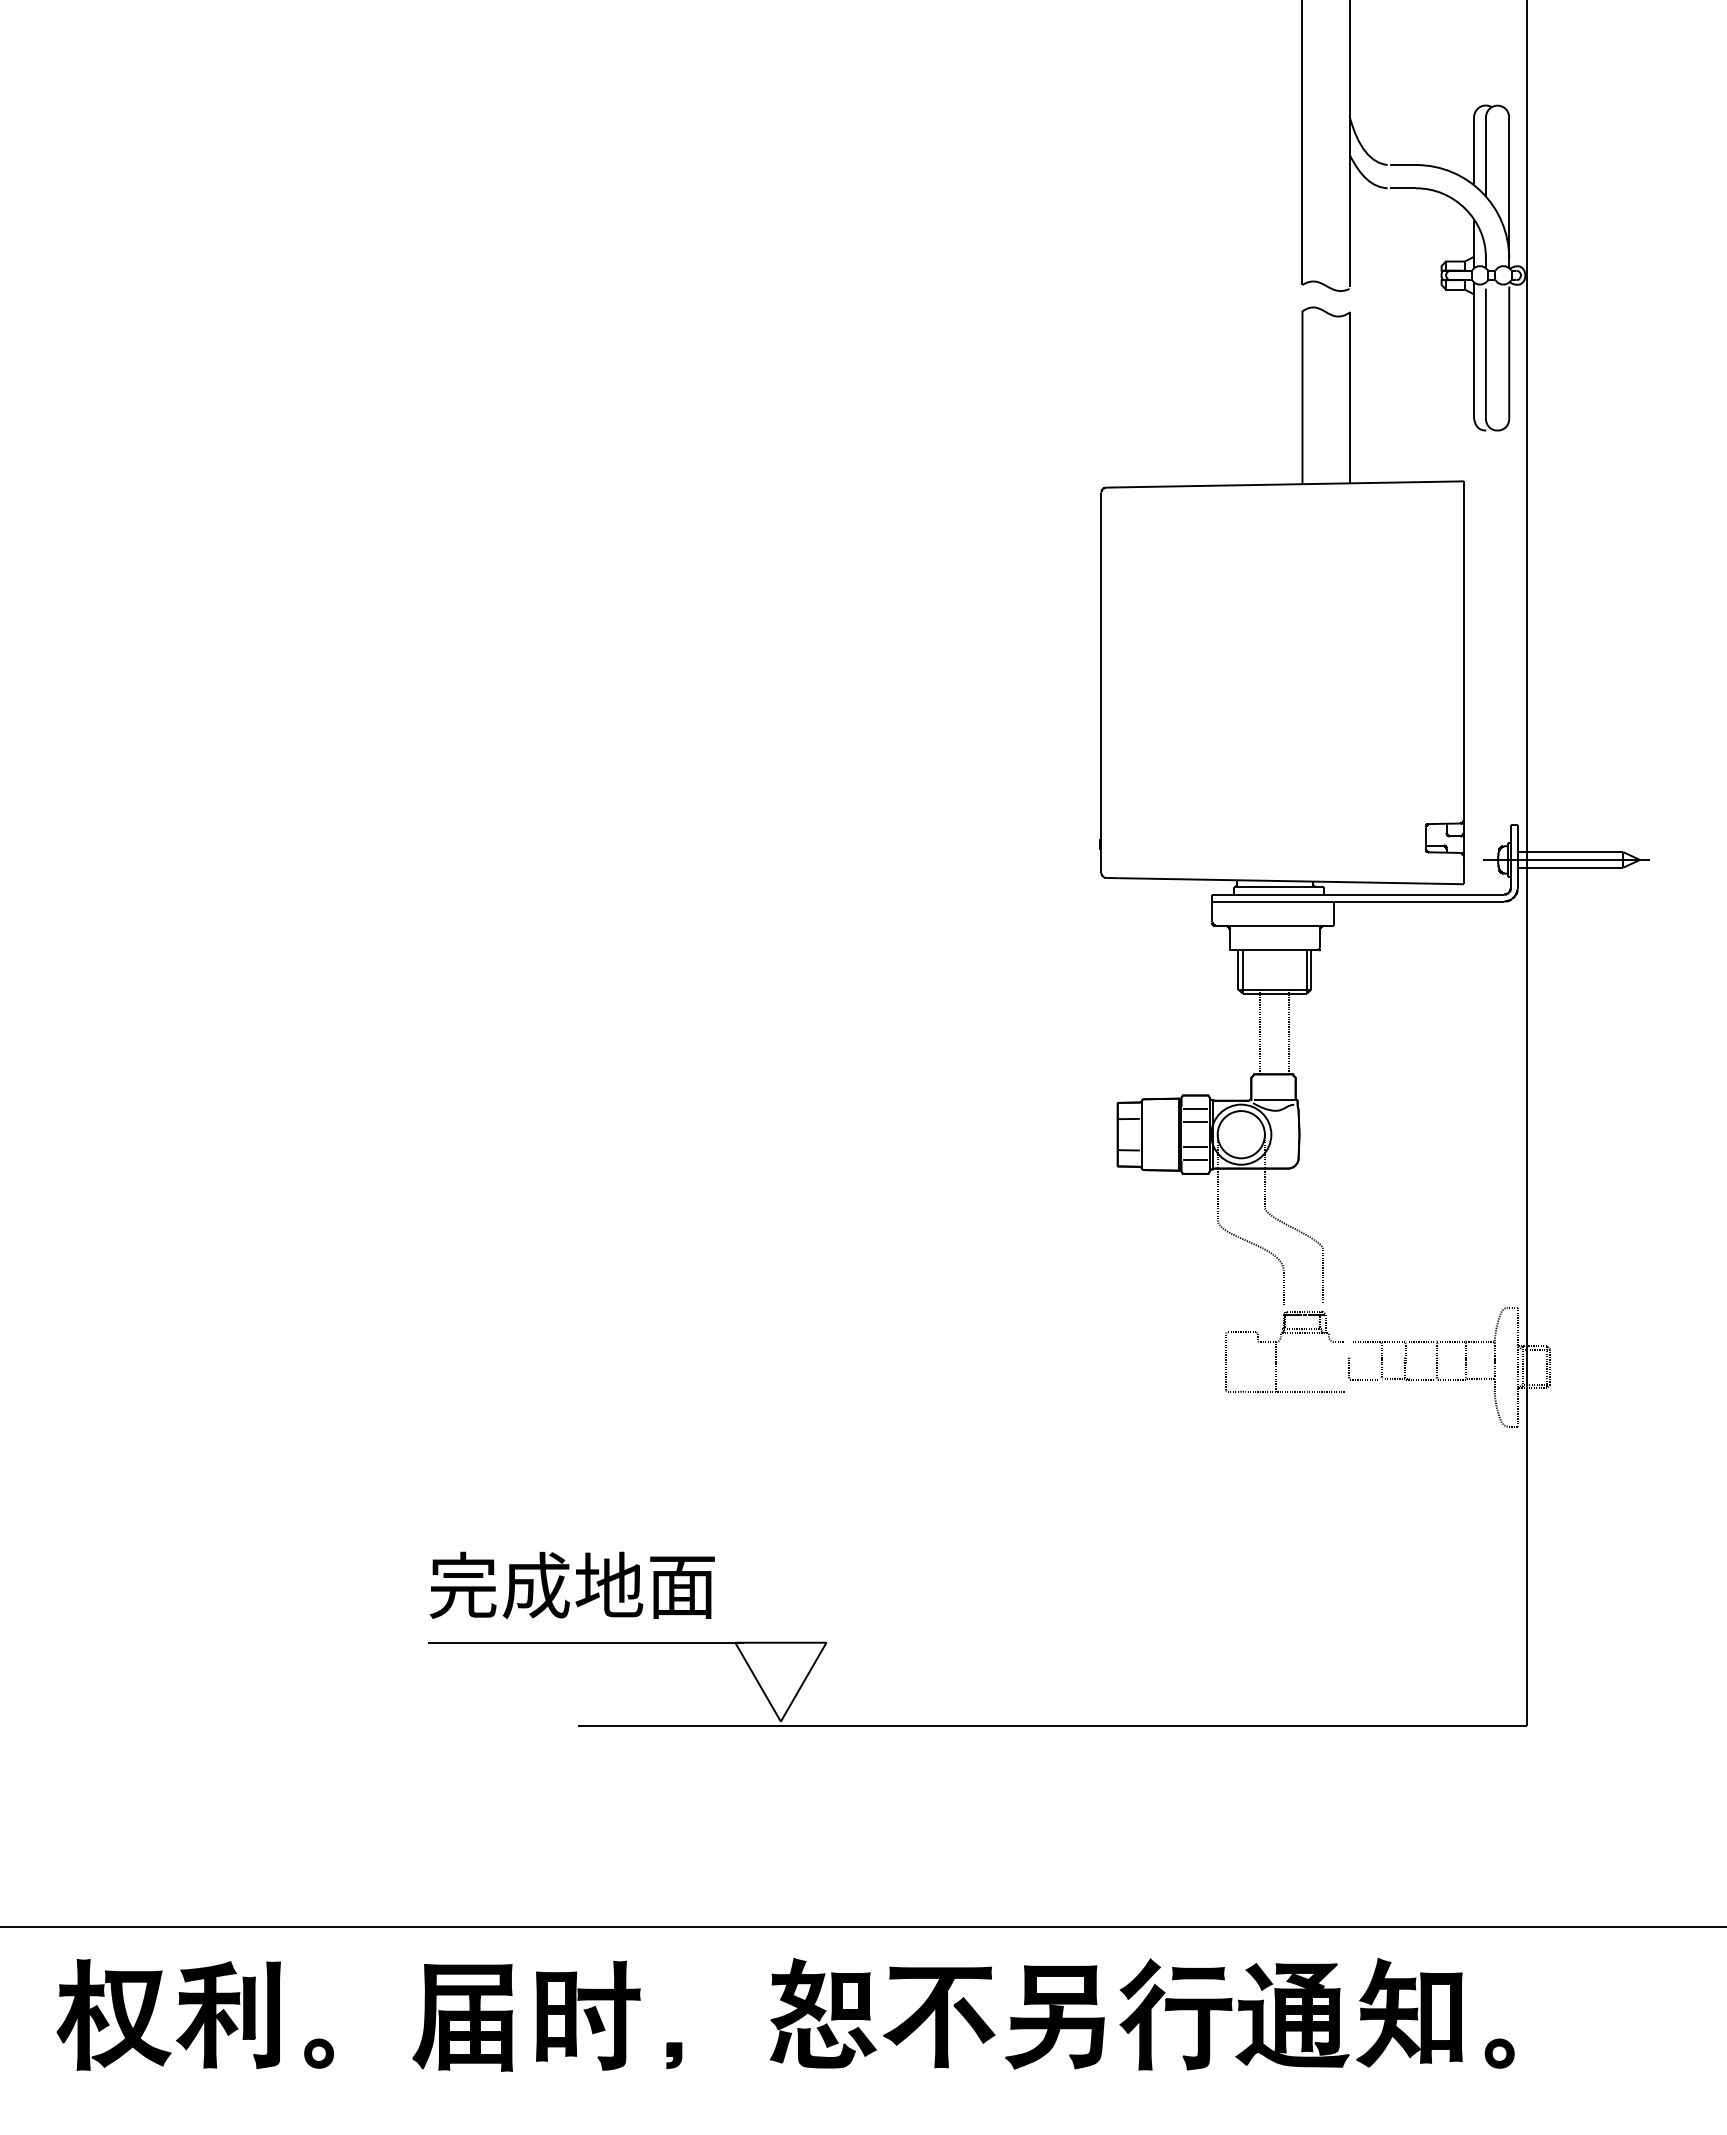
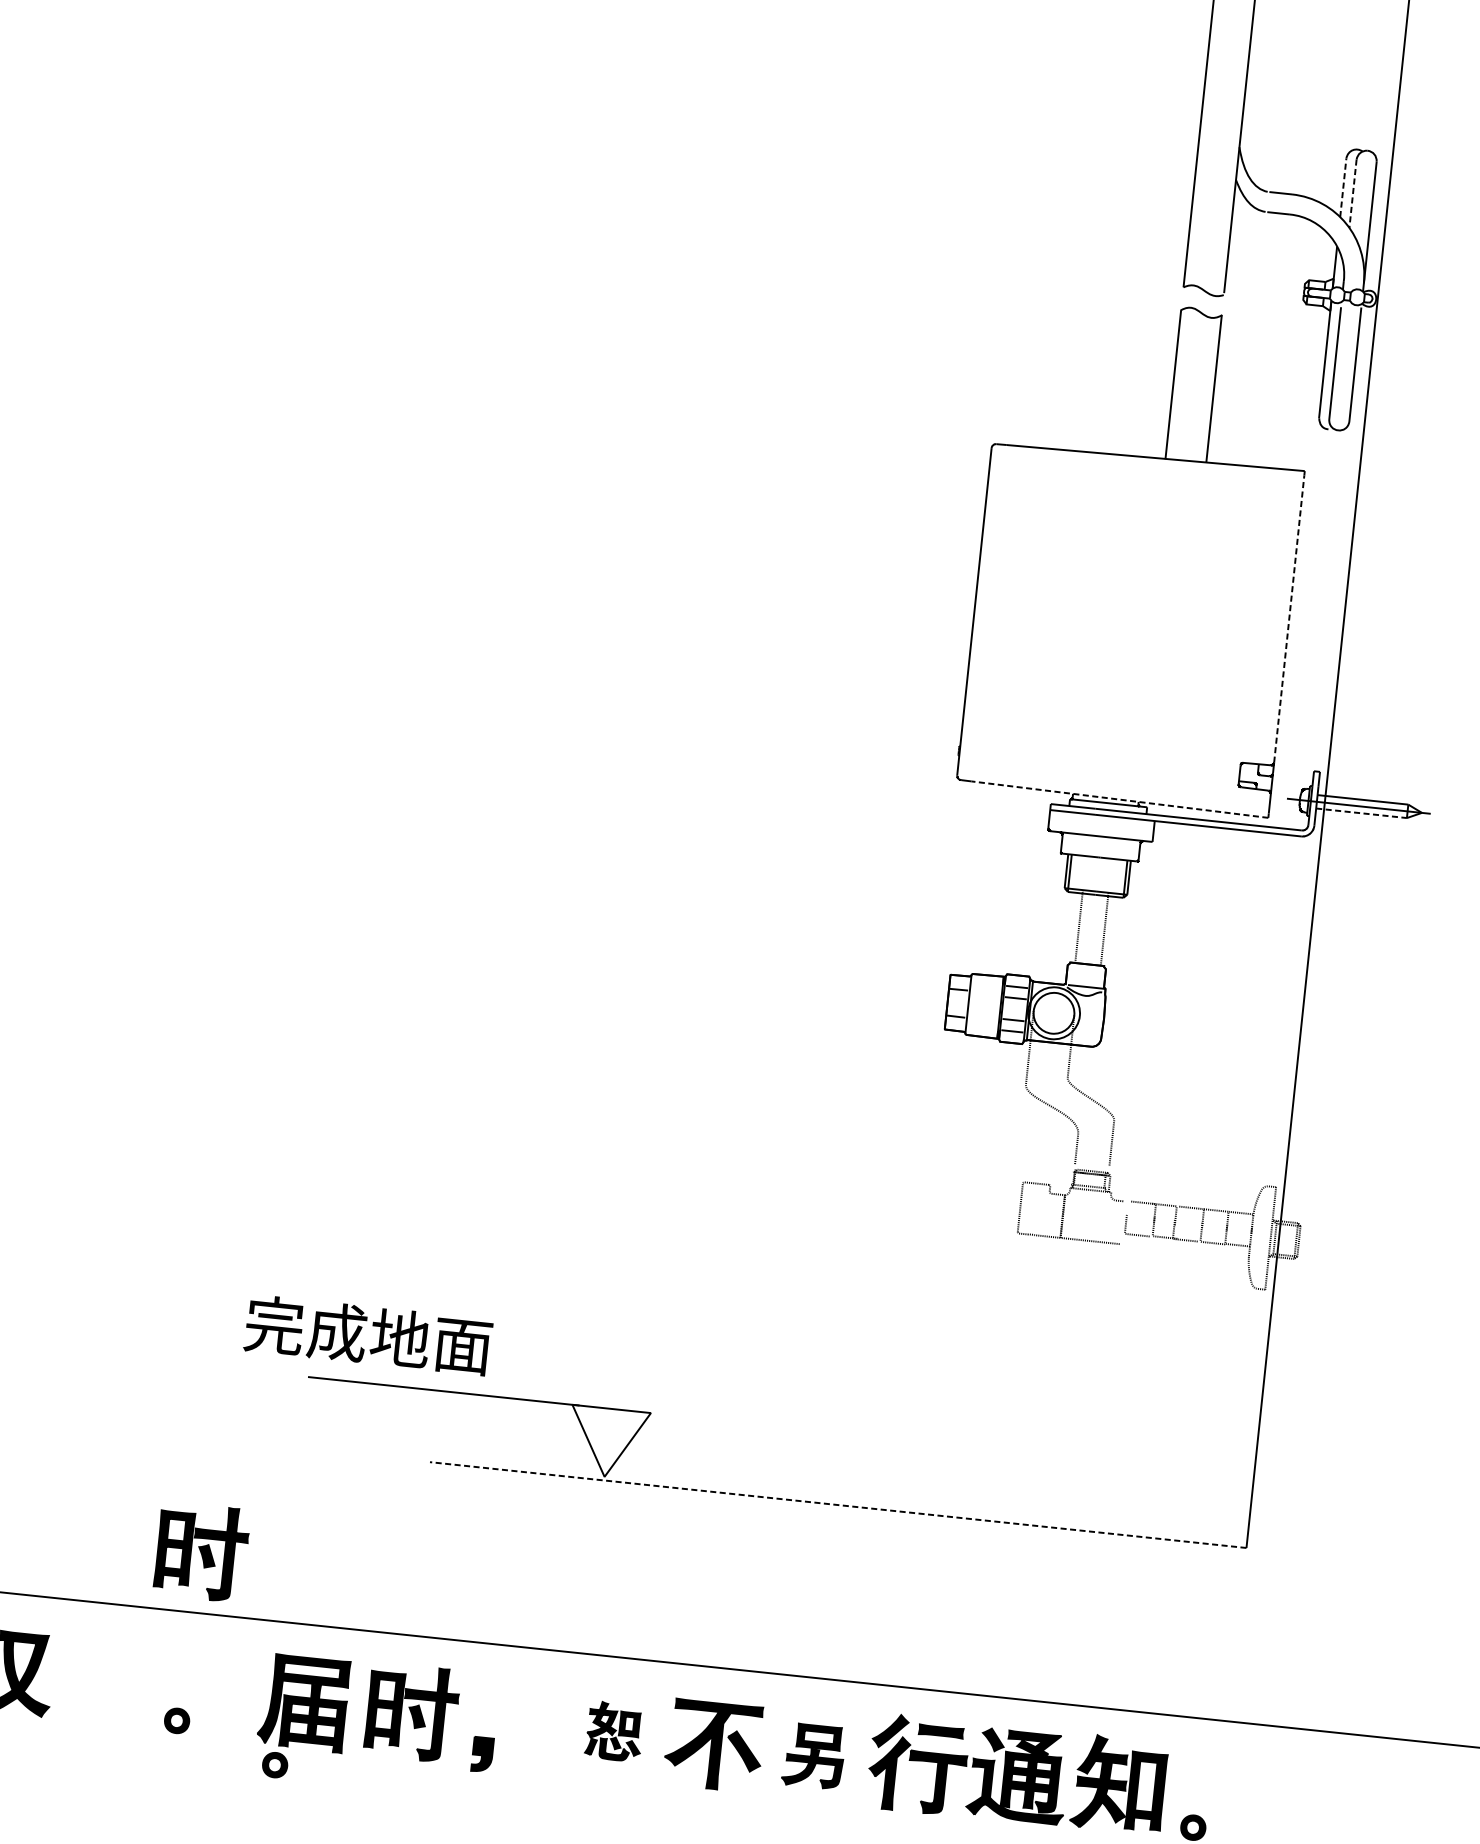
line: (1474, 150) -> (1343, 187), solid -> dashed
line: (1485, 156) -> (1352, 193), solid -> dashed
line: (1464, 653) -> (1289, 619), solid -> dashed
line: (1570, 867) -> (1361, 813), solid -> dashed
line: (1291, 881) -> (1120, 799), solid -> dashed
text: (571, 1585) -> (367, 1335), moved
line: (1052, 1725) -> (838, 1504), solid -> dashed
part: (327, 1856) -> (202, 1551), added
part: (822, 2012) -> (614, 1731), size x0.6
part: (227, 2014) -> (101, 1678), removed
part: (1054, 2017) -> (813, 1756), size x0.7
part: (674, 2055) -> (482, 1754), size x1.6
part: (437, 2092) -> (275, 1765), added

